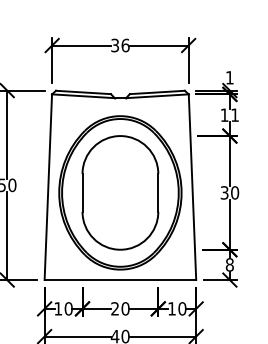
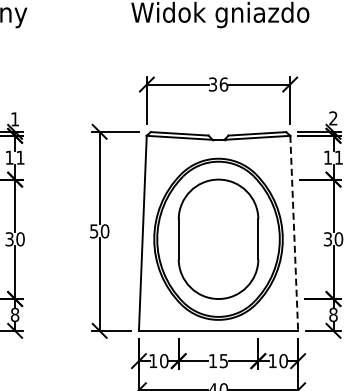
text: (229, 77) -> (333, 118), 1 -> 2
line: (192, 187) -> (294, 233), solid -> dashed
text: (120, 309) -> (218, 361), 20 -> 15

